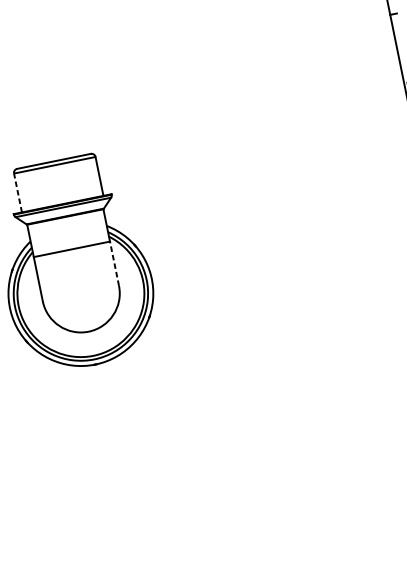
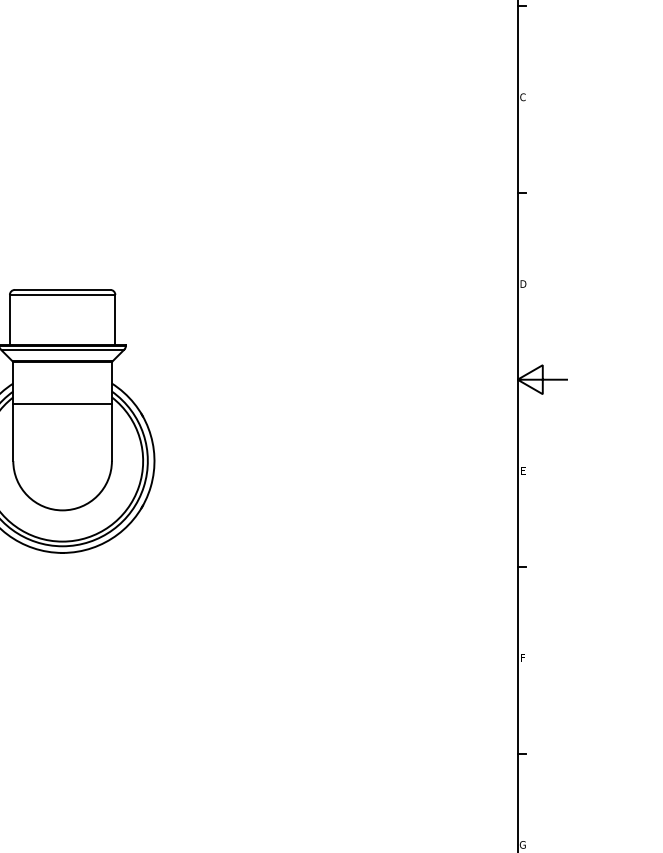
line: (17, 192) -> (9, 319), dashed -> solid
line: (114, 263) -> (111, 432), dashed -> solid

